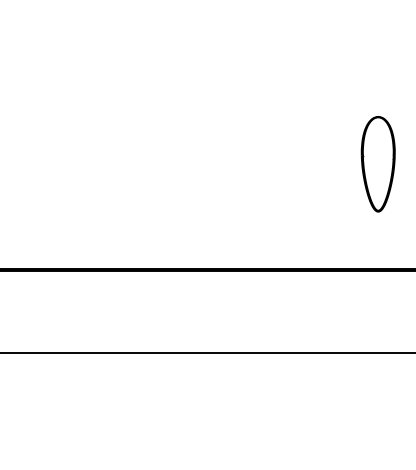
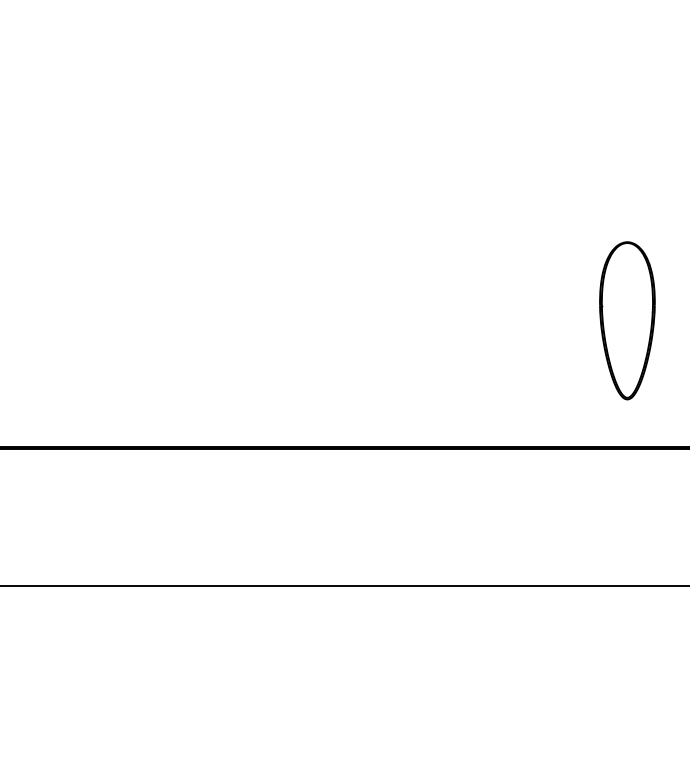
part: (377, 164) -> (626, 321), moved

